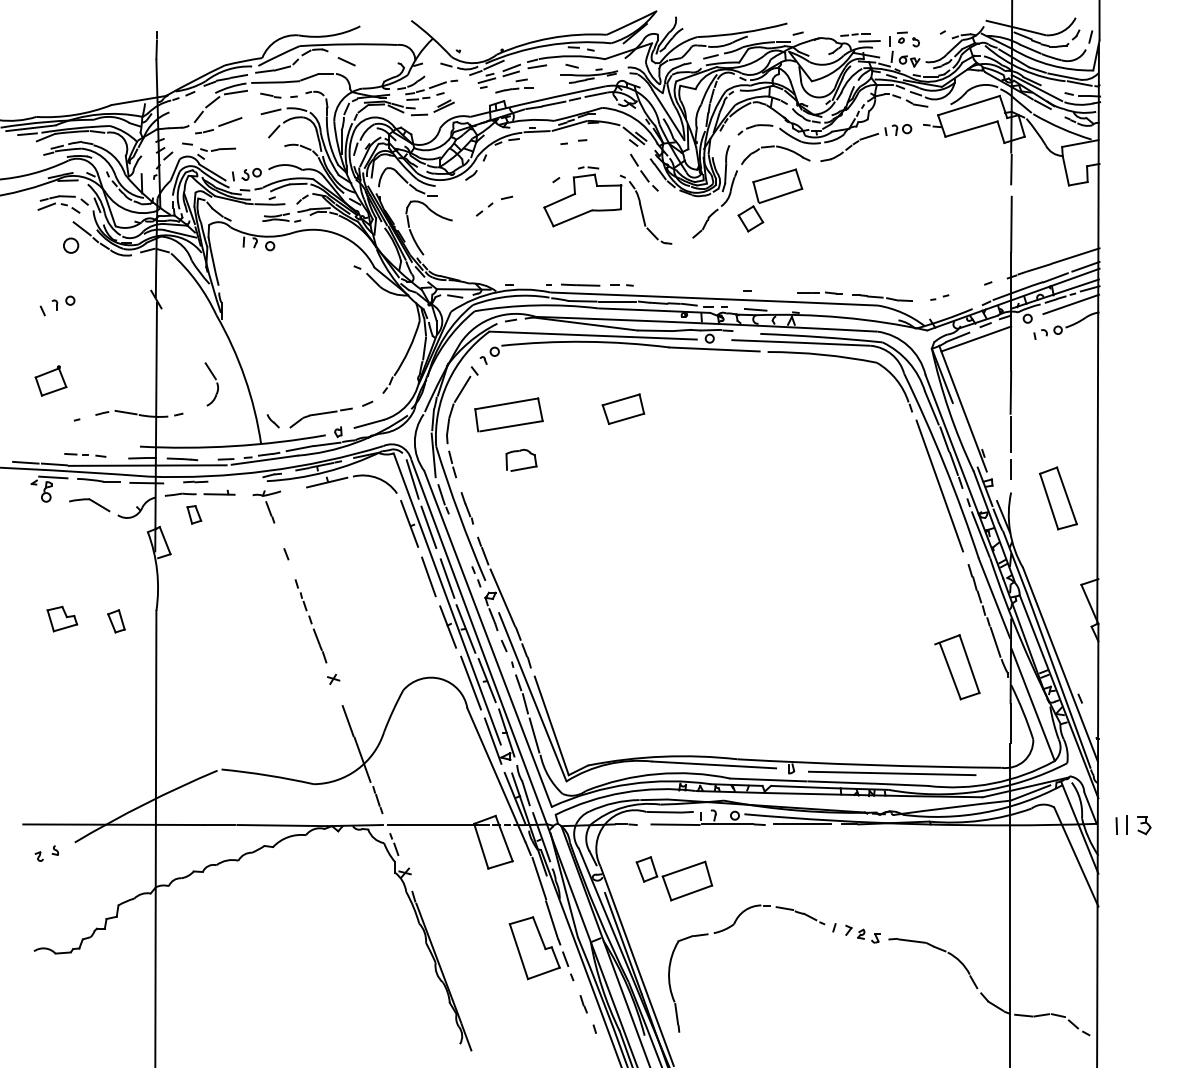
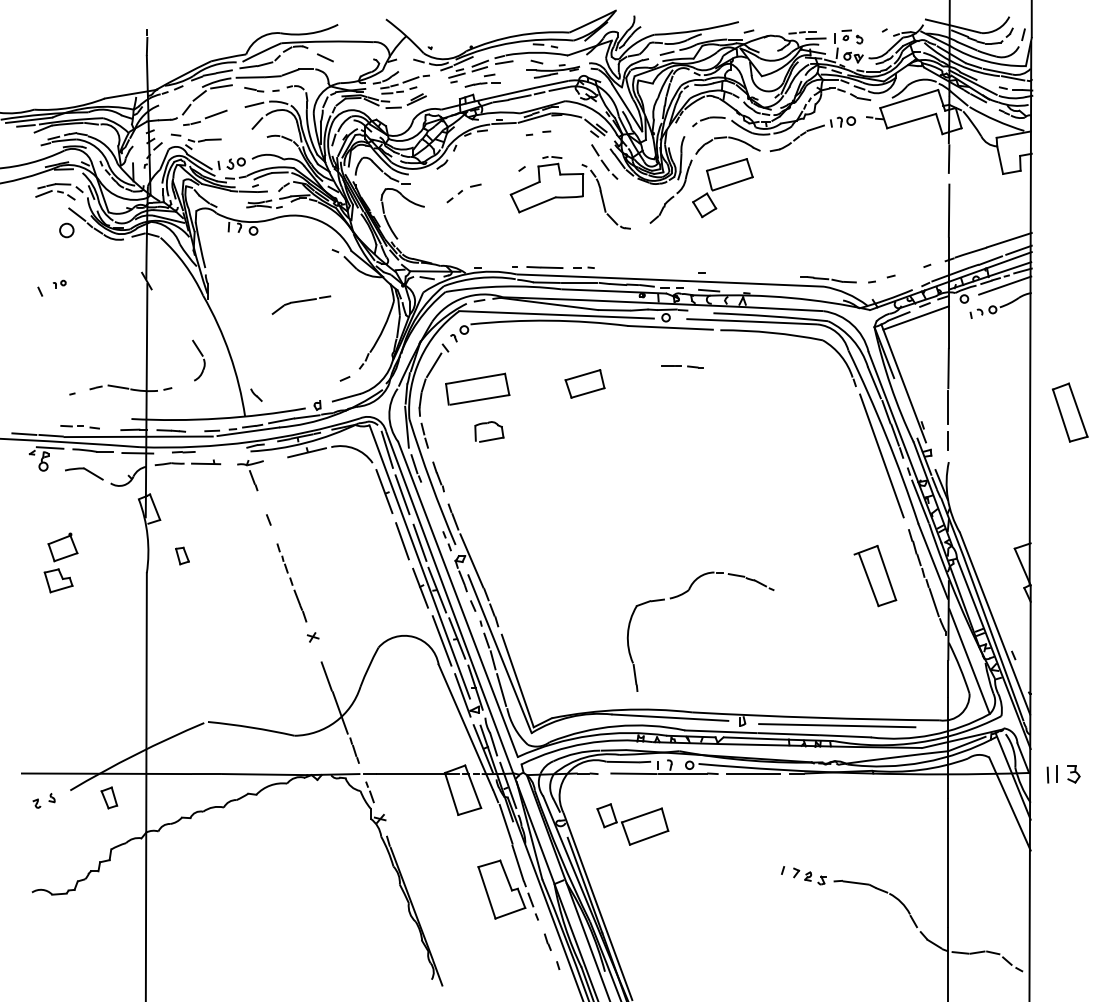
part: (820, 292) -> (682, 366), moved
part: (939, 297) -> (881, 279), size x1.6
part: (63, 303) -> (59, 284), size x0.6
part: (50, 381) -> (62, 547), moved
part: (321, 417) -> (301, 304), moved
part: (1057, 498) -> (1069, 412), moved
part: (194, 514) -> (182, 555), moved
part: (116, 620) -> (109, 797), moved
part: (957, 667) -> (875, 576), moved
part: (727, 929) -> (682, 595), moved

